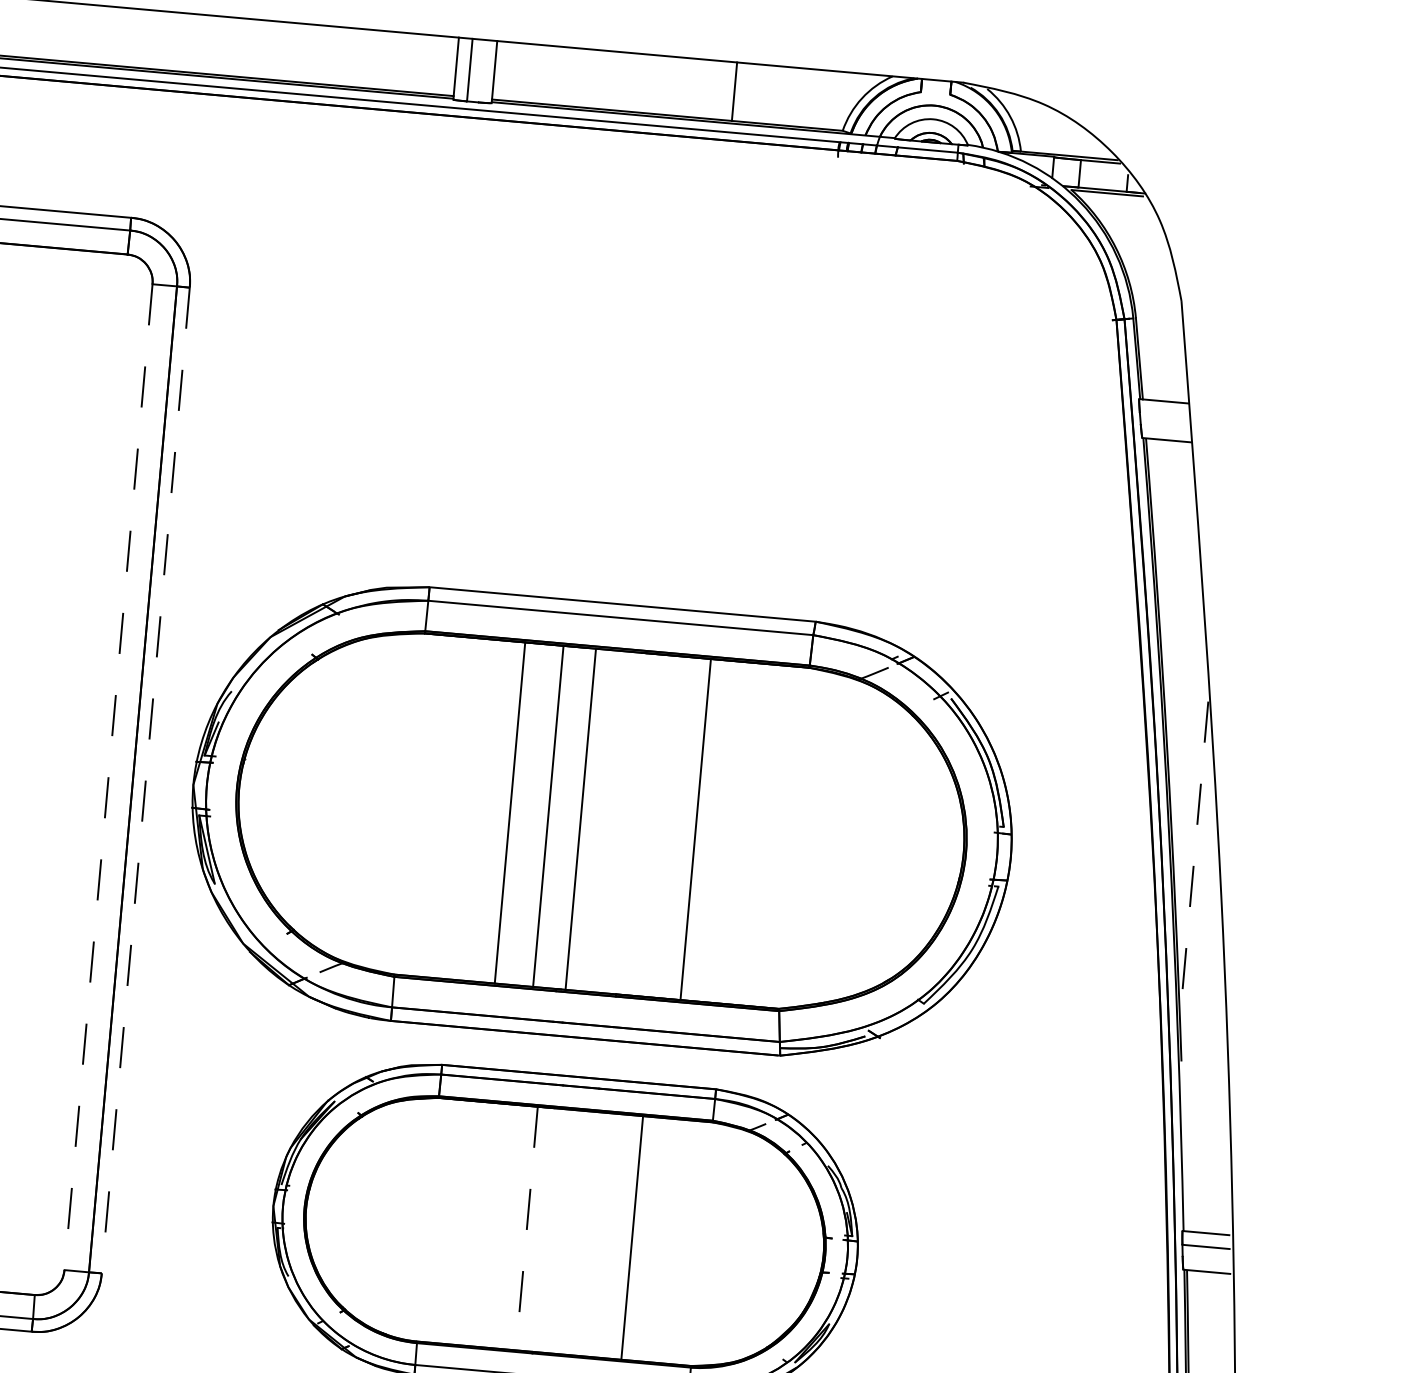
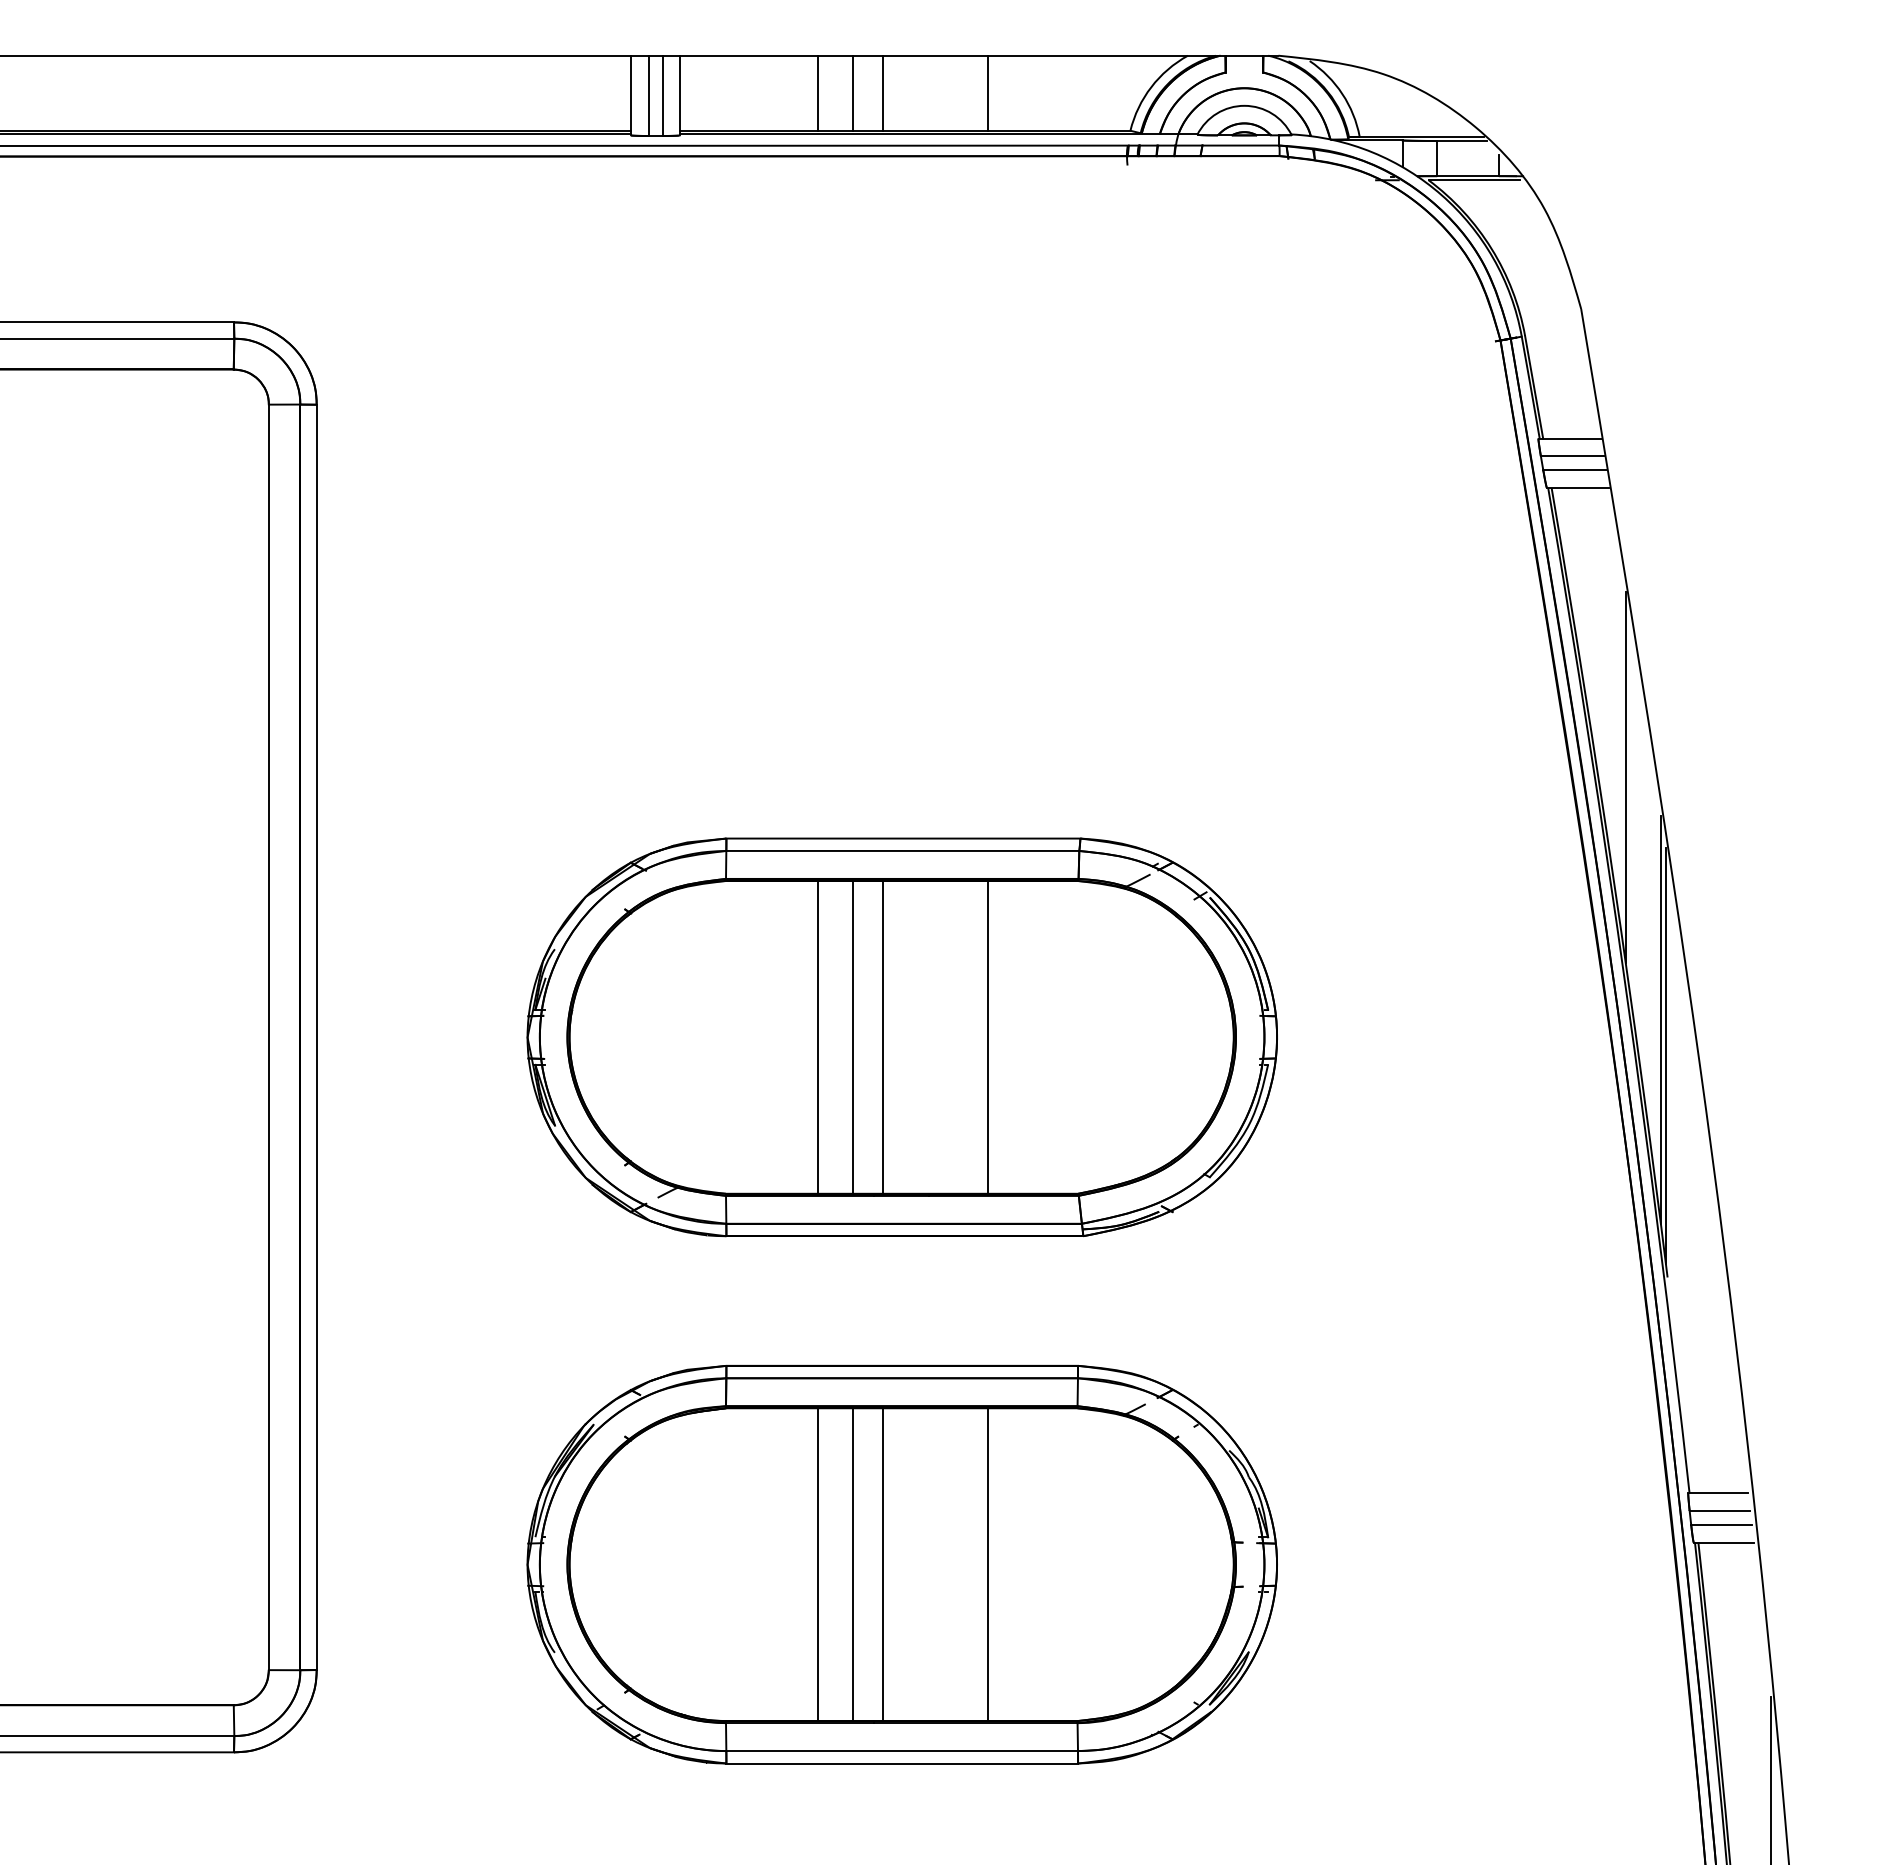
line: (480, 70) -> (662, 95), added
line: (601, 79) -> (817, 92), added
line: (628, 81) -> (852, 92), added
line: (652, 83) -> (882, 92), added
line: (1164, 415) -> (1572, 456), added
line: (1165, 426) -> (1574, 470), added
line: (1183, 669) -> (1625, 777), added
line: (108, 777) -> (268, 1037), dashed -> solid
line: (145, 780) -> (316, 1037), dashed -> solid
part: (601, 821) -> (901, 1037), size x0.71
line: (1193, 860) -> (1660, 1019), dashed -> solid
line: (1195, 889) -> (1665, 1056), added
line: (499, 1225) -> (817, 1564), added
line: (526, 1229) -> (852, 1565), dashed -> solid
line: (549, 1230) -> (882, 1564), added
line: (1206, 1257) -> (1721, 1524), added

